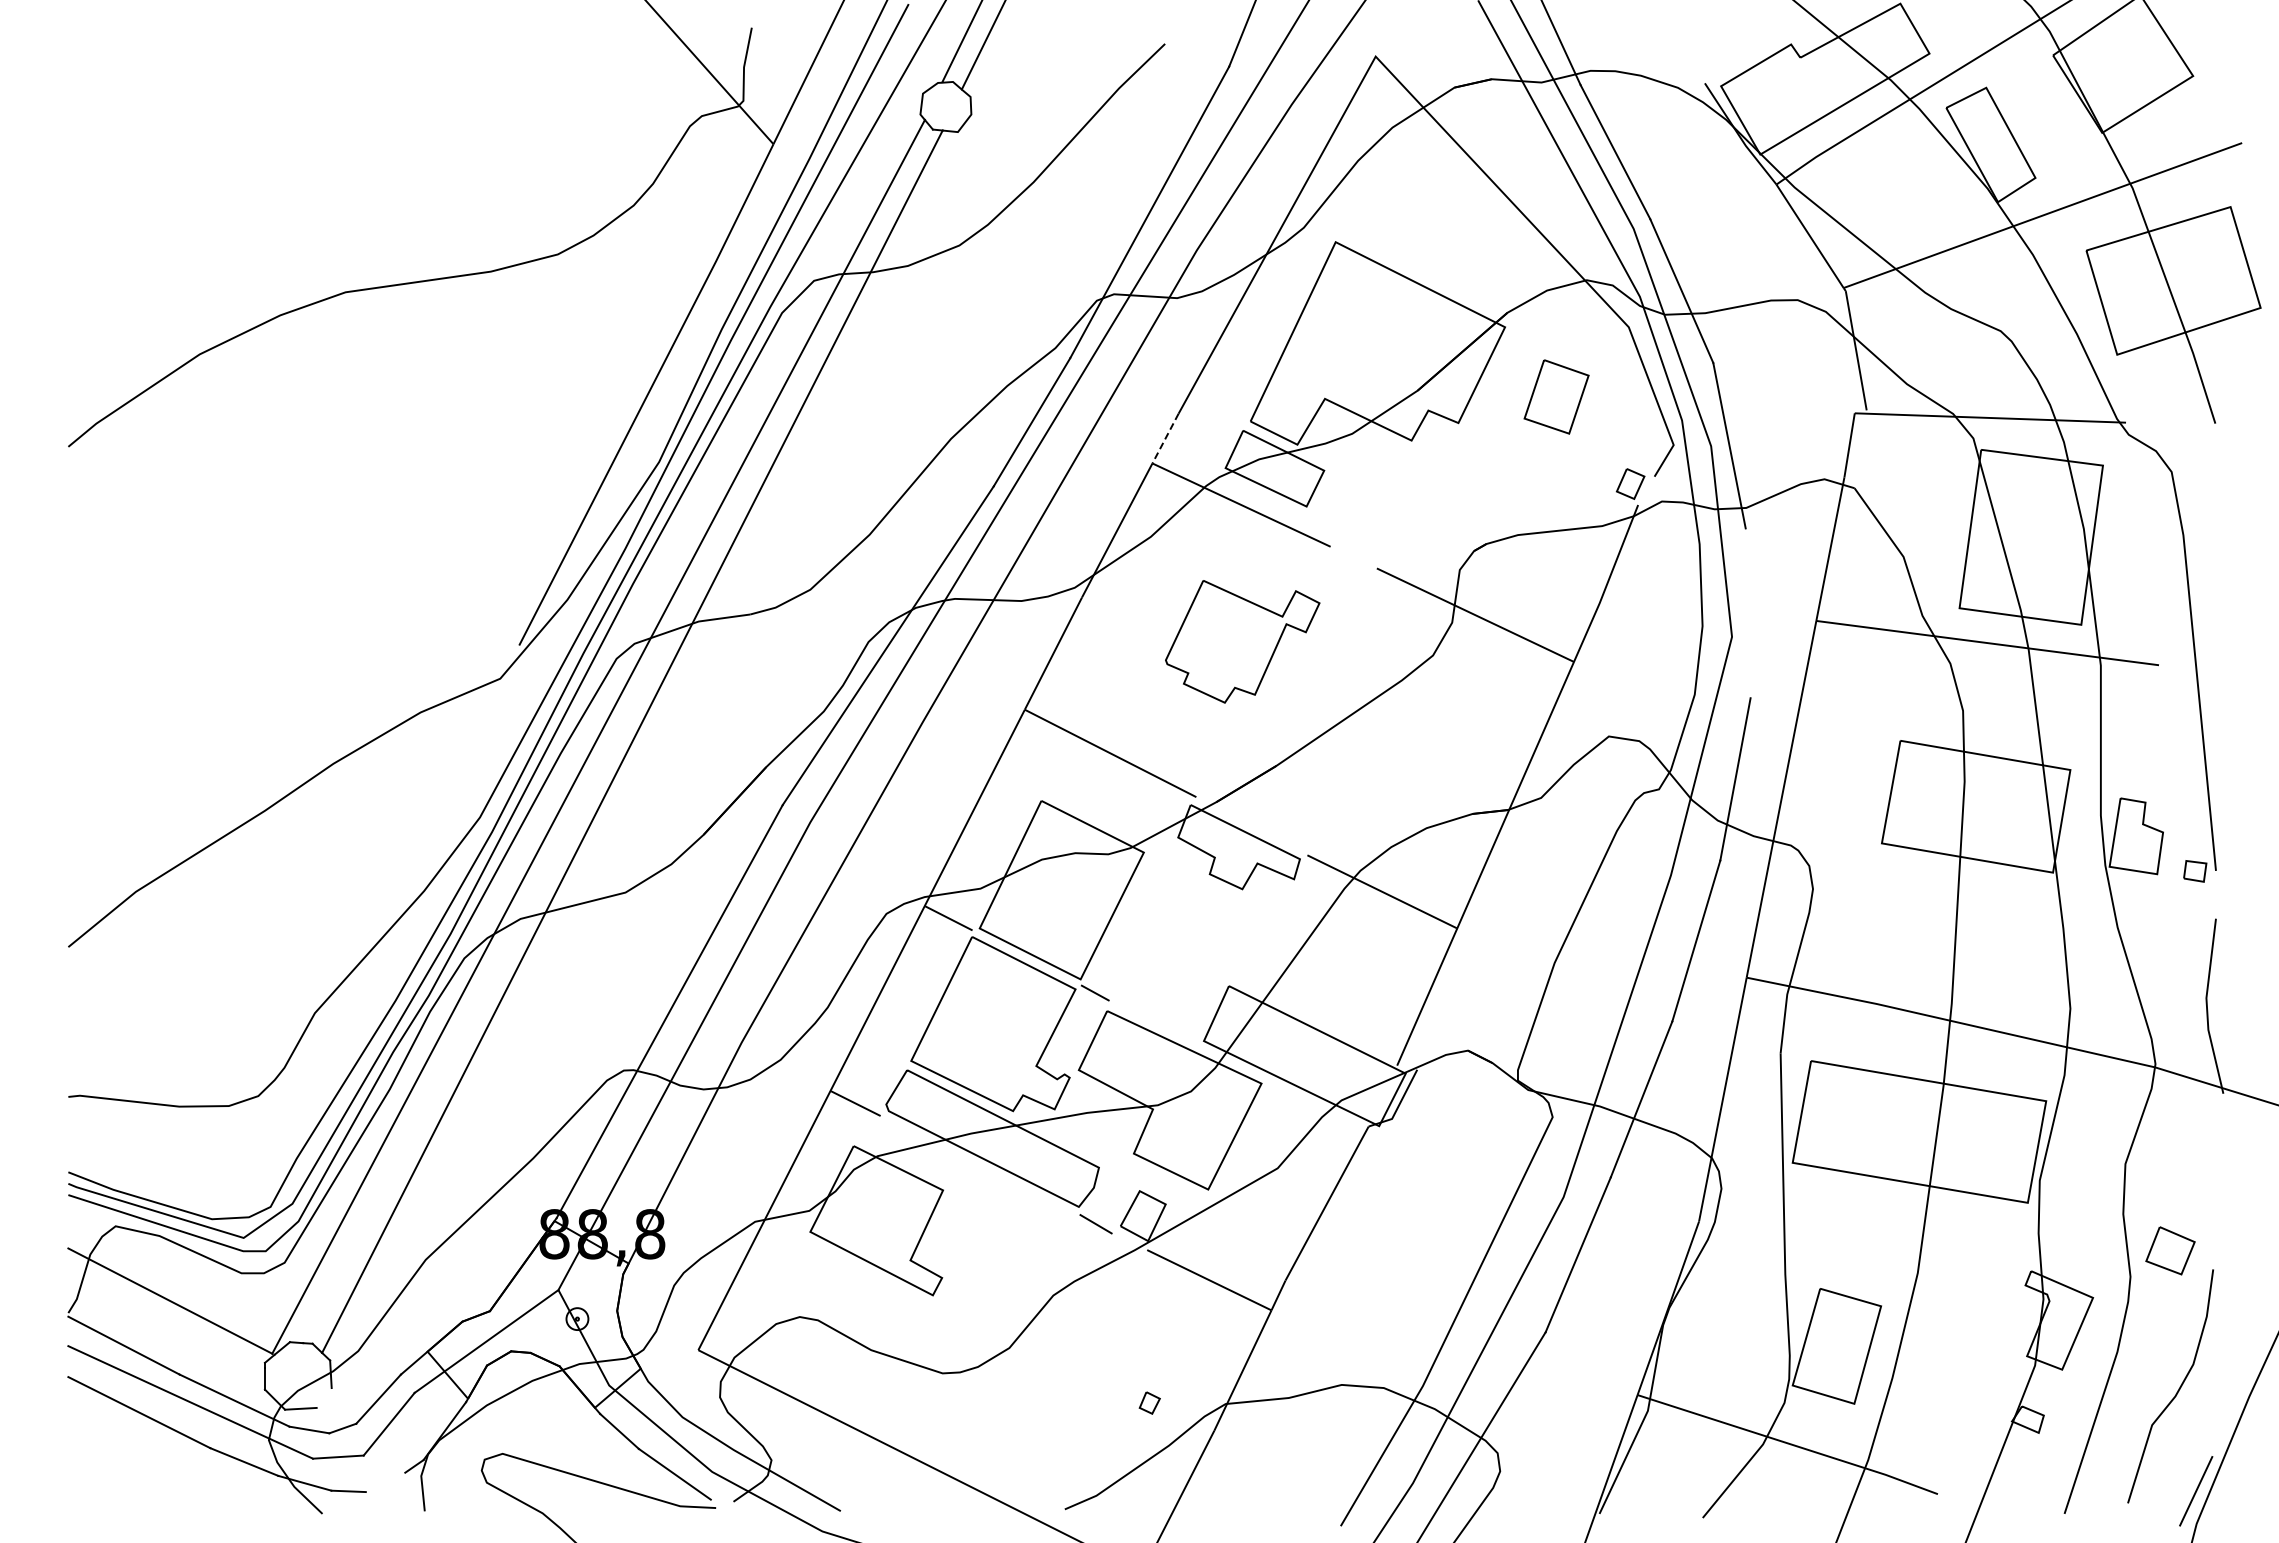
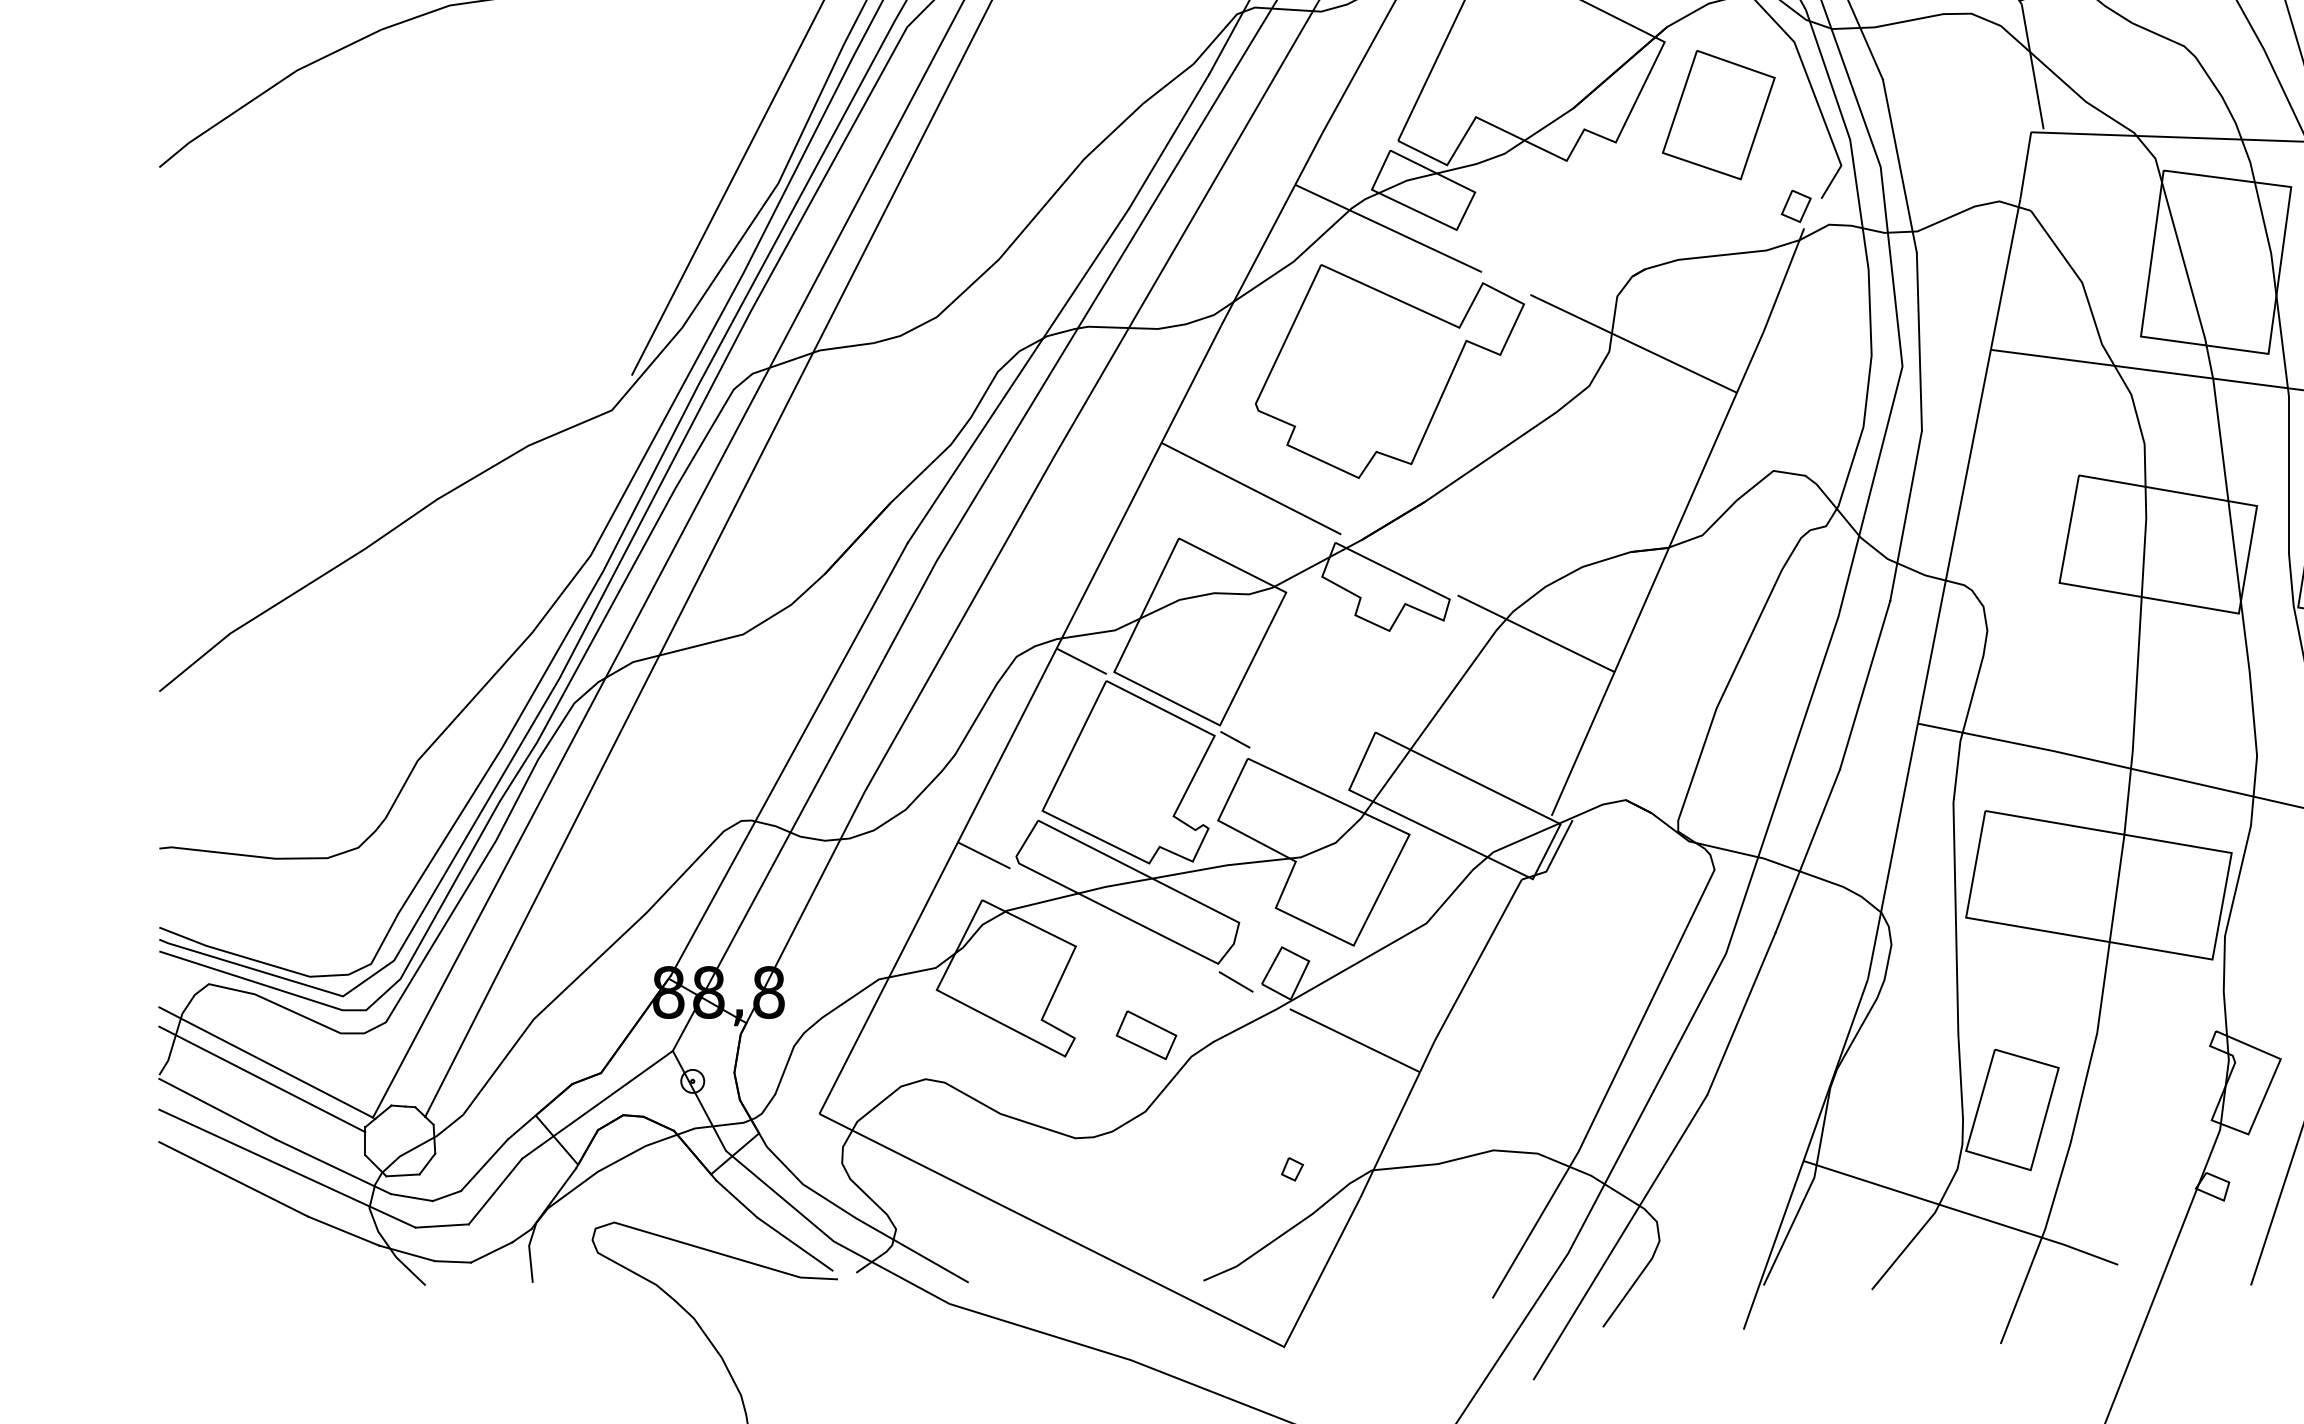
part: (1556, 396) -> (1718, 114), size x1.67
line: (1165, 439) -> (1308, 159), dashed -> solid
line: (1747, 613) -> (1918, 342), added
part: (1242, 641) -> (1389, 371), size x1.67
part: (1010, 1274) -> (1146, 1034), added
line: (166, 1316) -> (262, 1078), added
line: (323, 1397) -> (426, 1163), added
line: (385, 1482) -> (491, 1252), added

